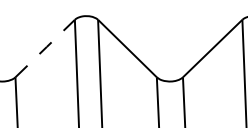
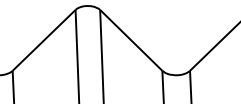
line: (45, 48) -> (44, 40), dashed -> solid

